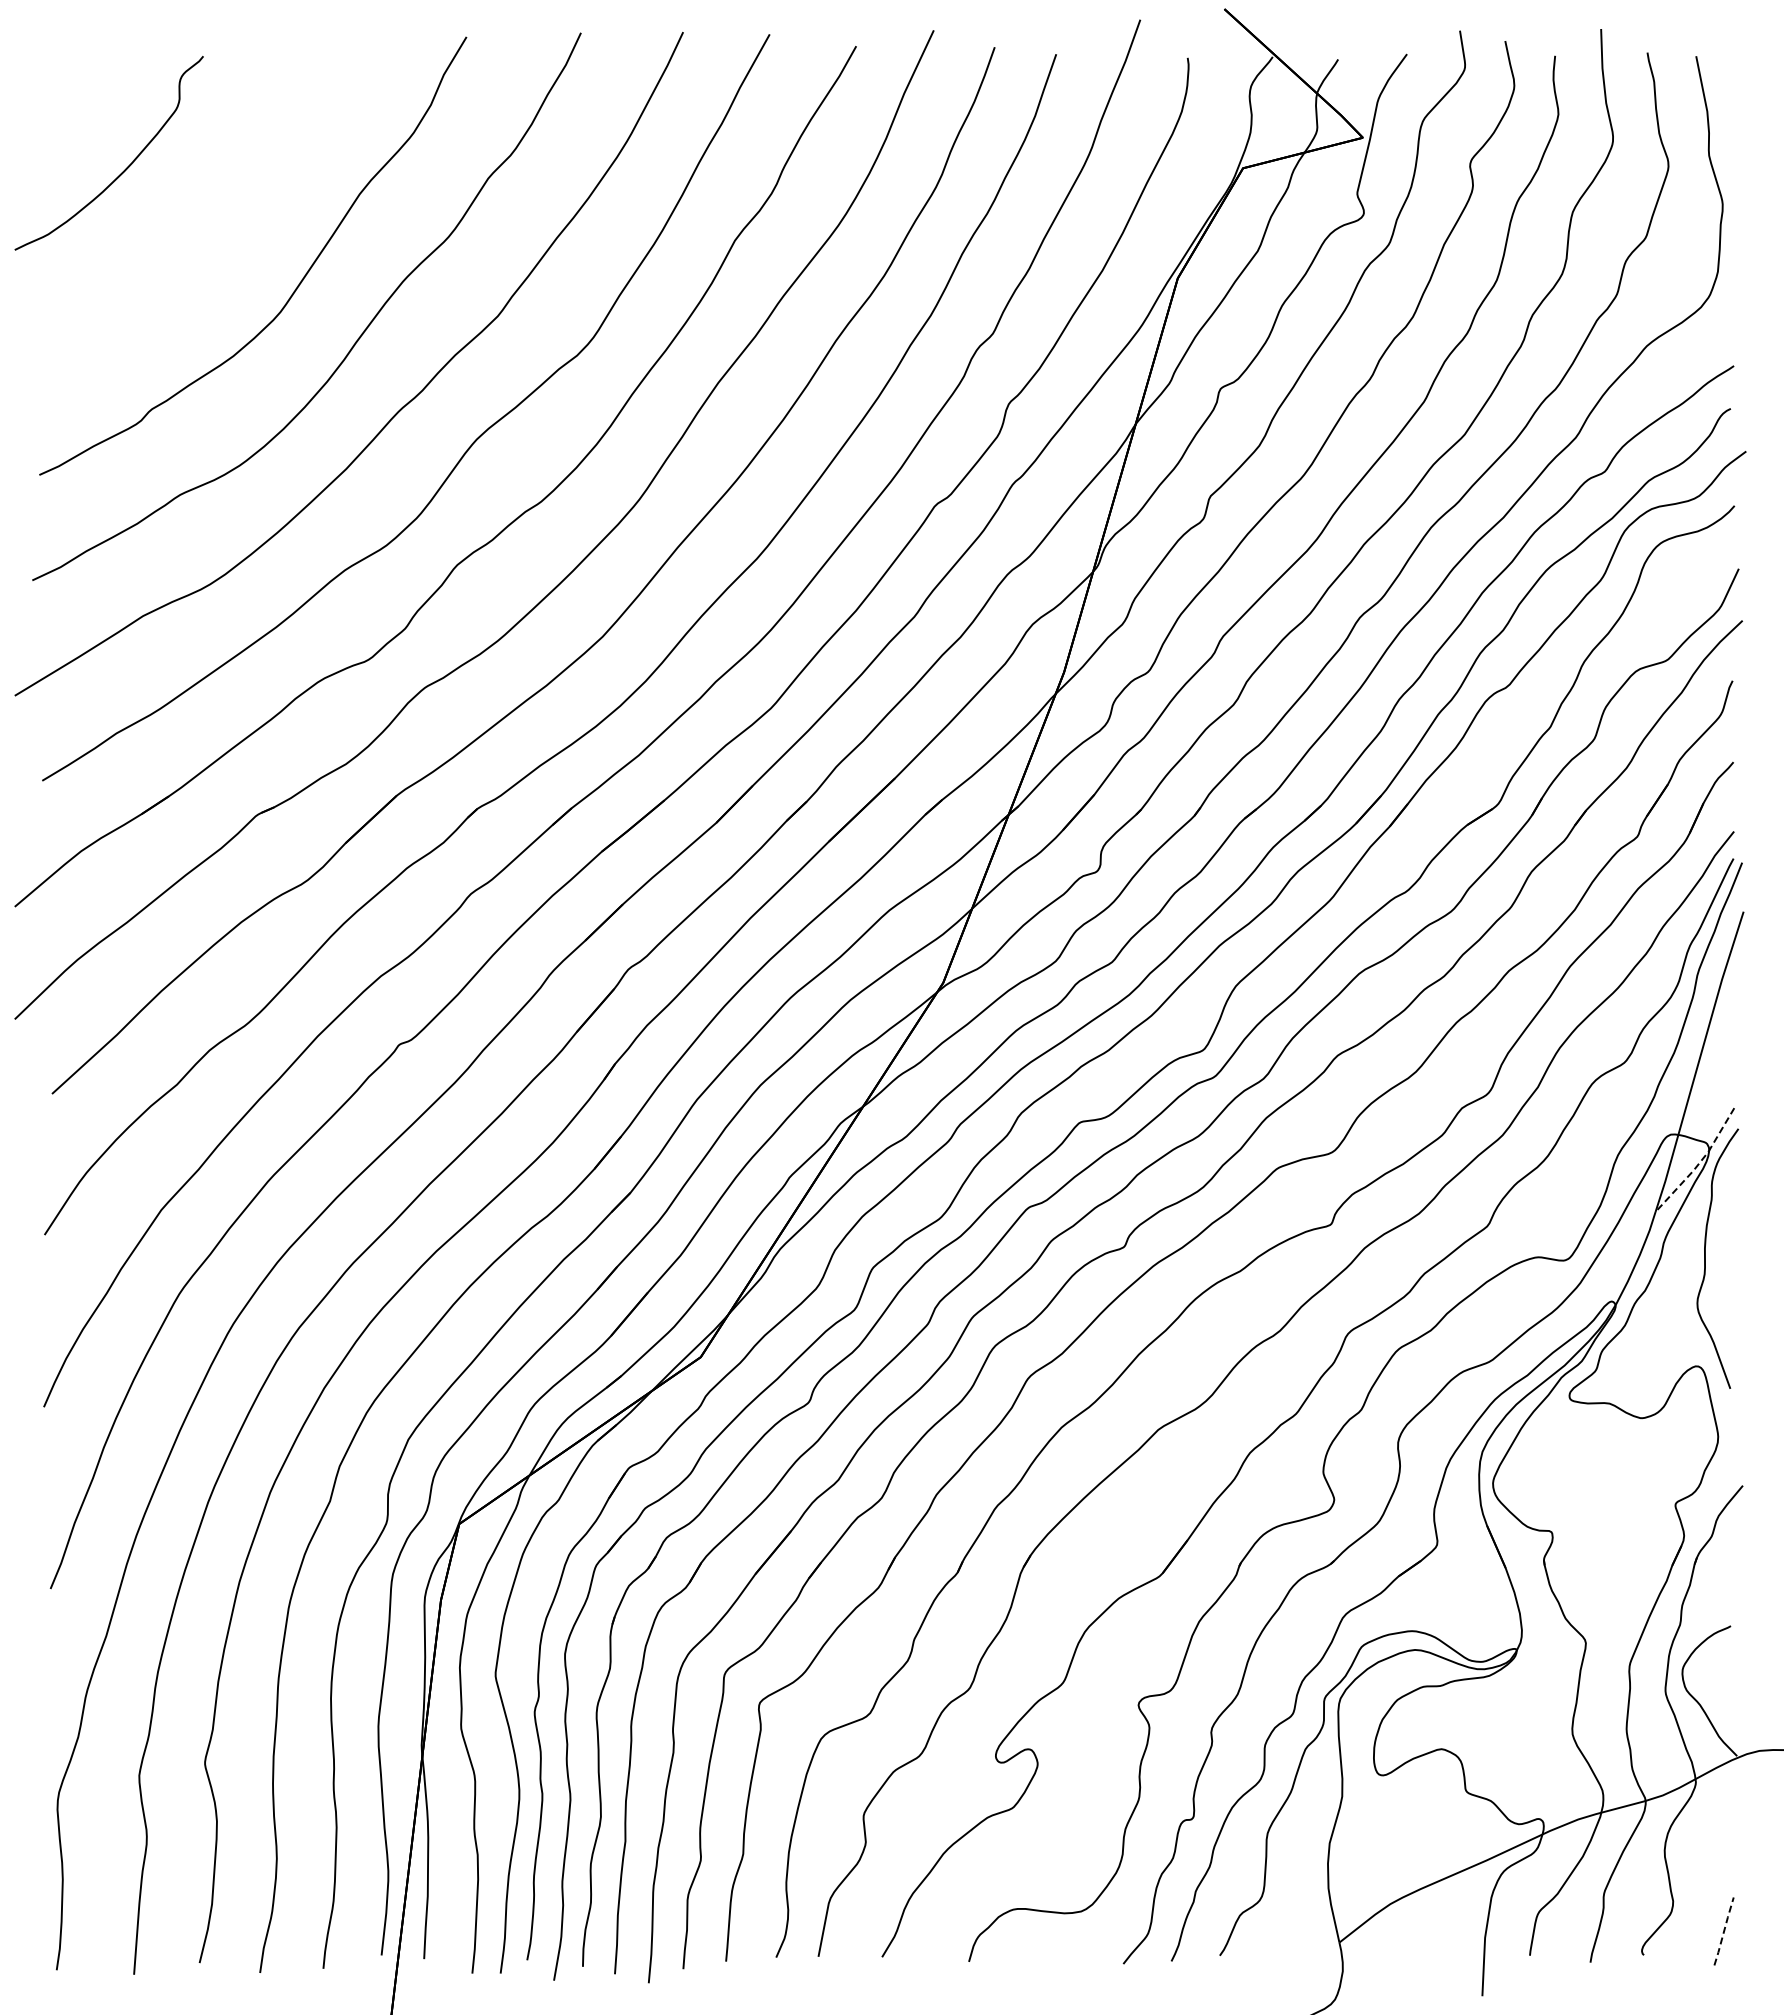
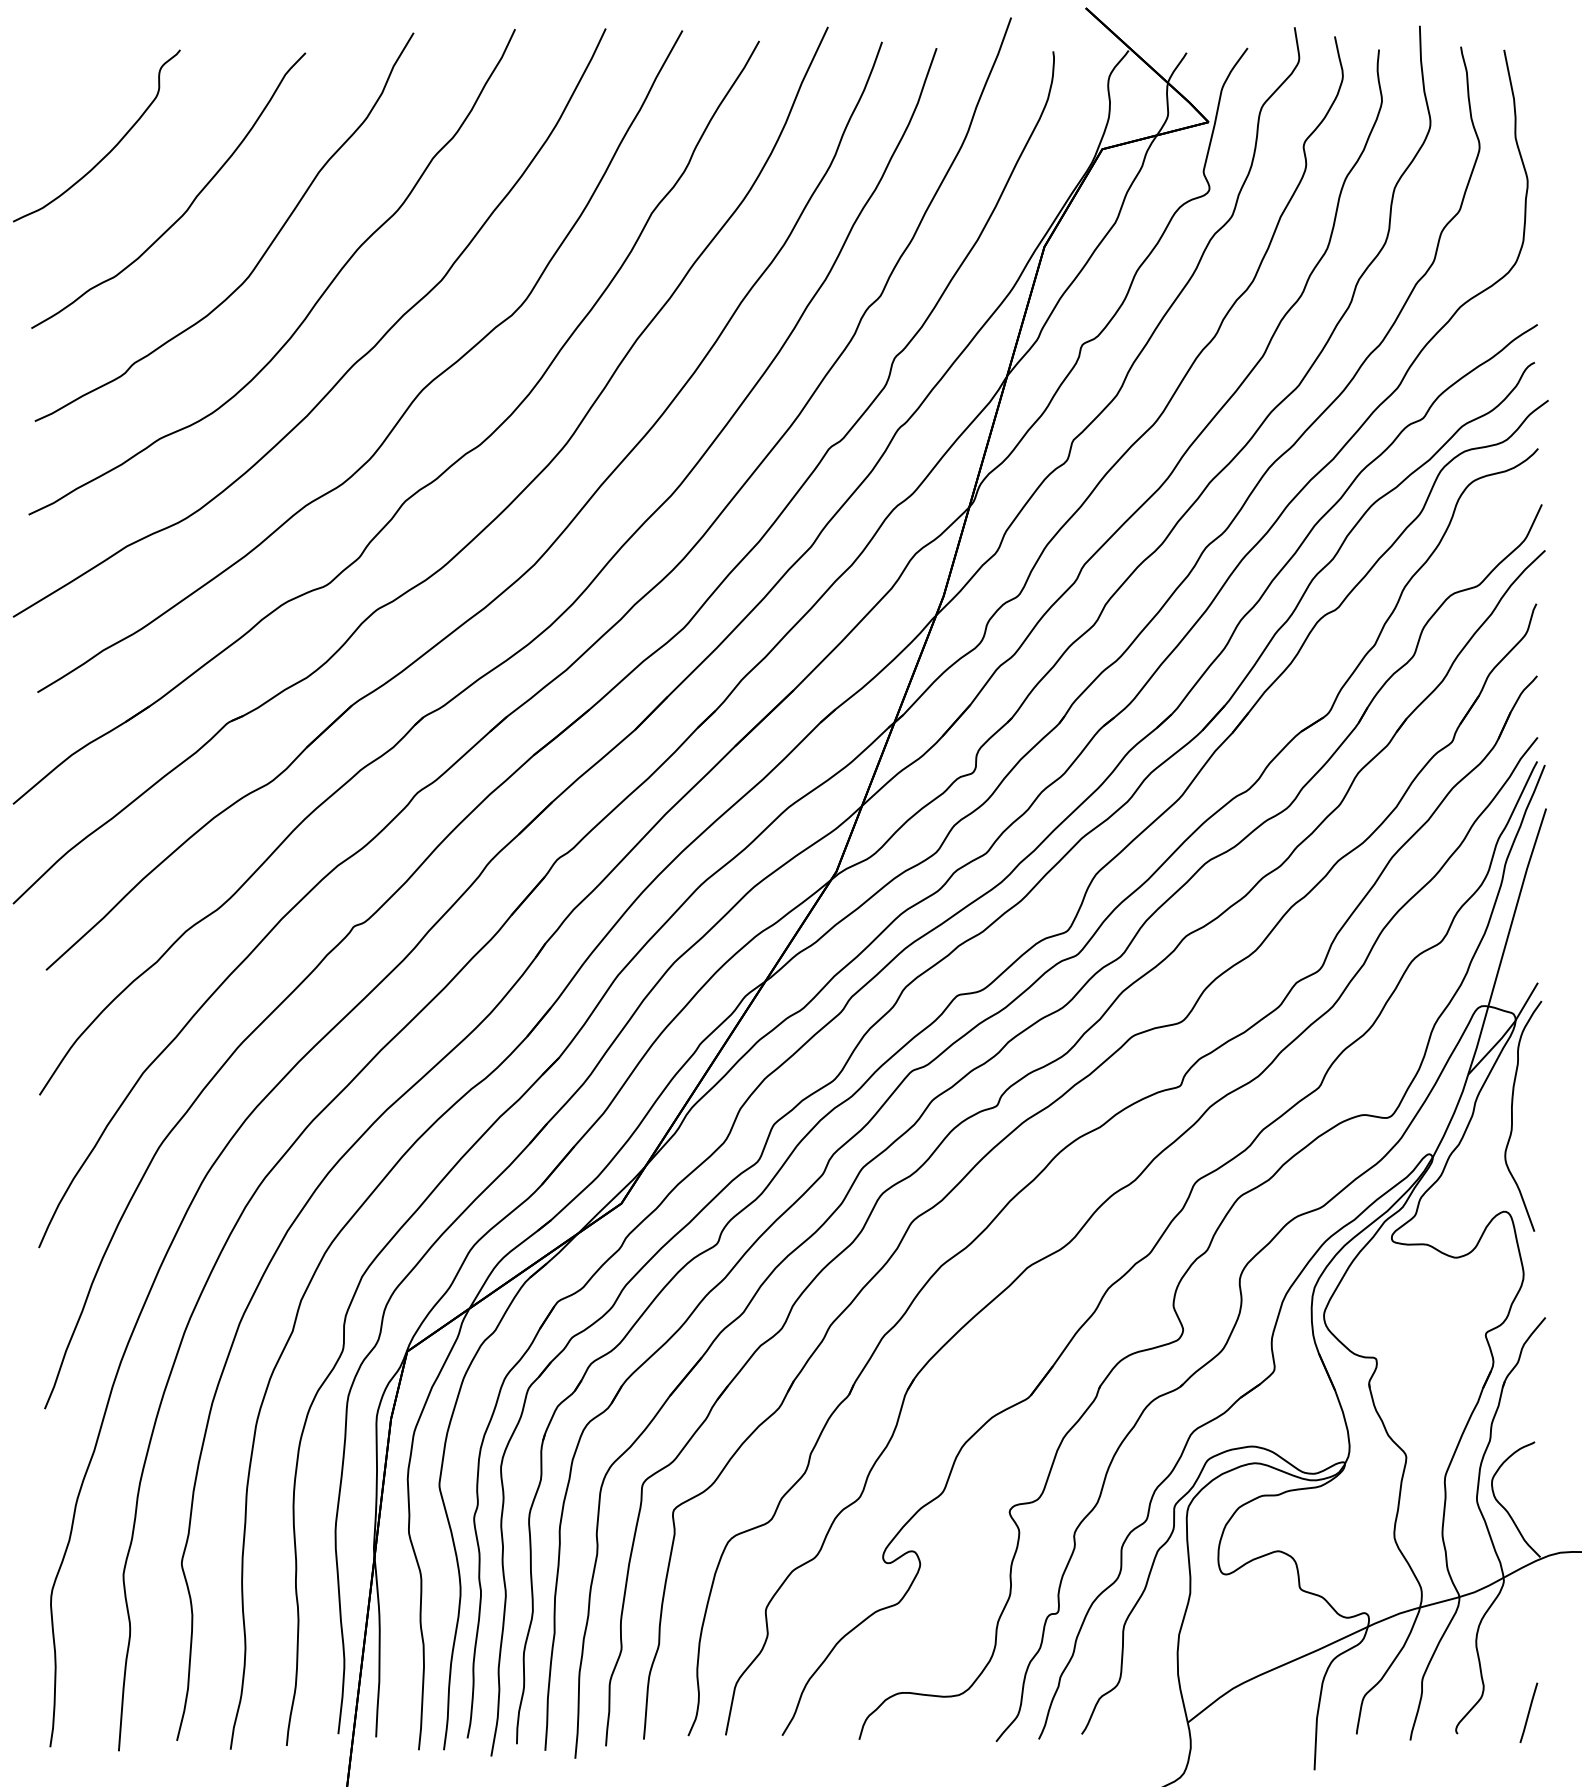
curve: (213, 231) -> (189, 205), added
line: (1699, 1163) -> (1507, 1031), dashed -> solid
line: (1724, 1931) -> (1529, 1712), dashed -> solid

